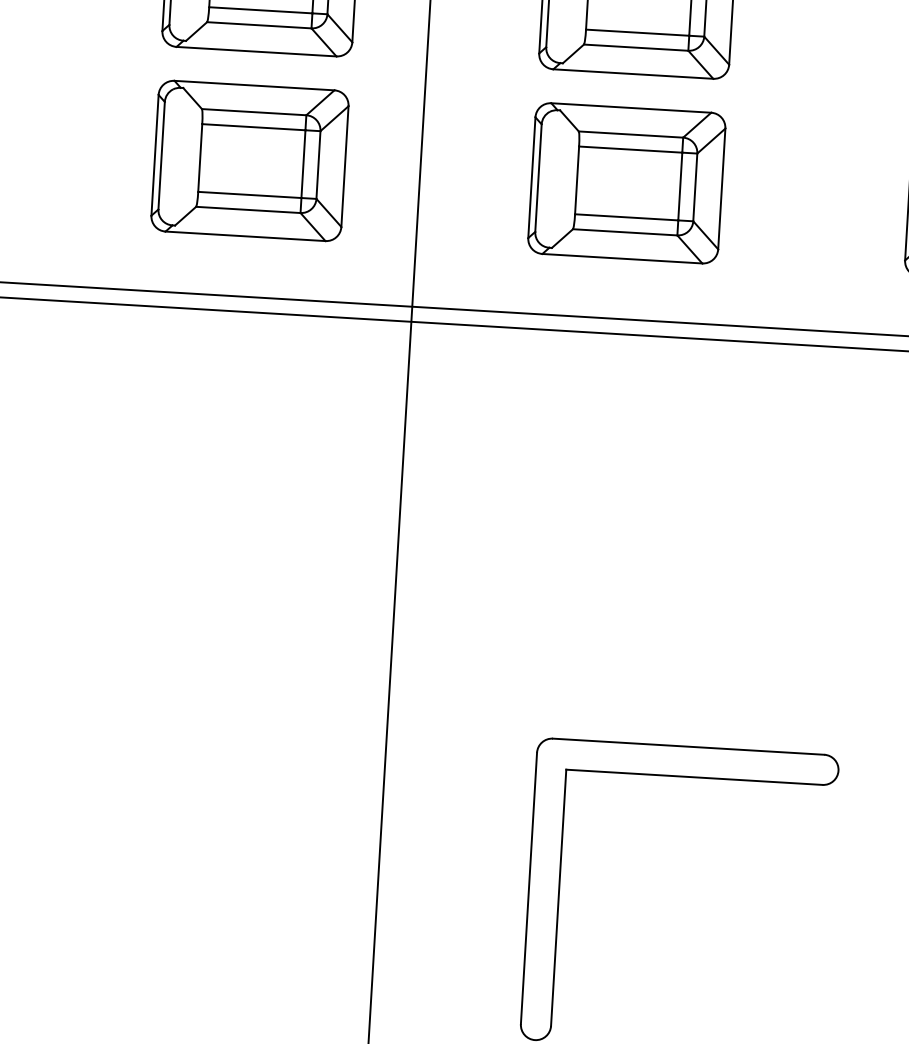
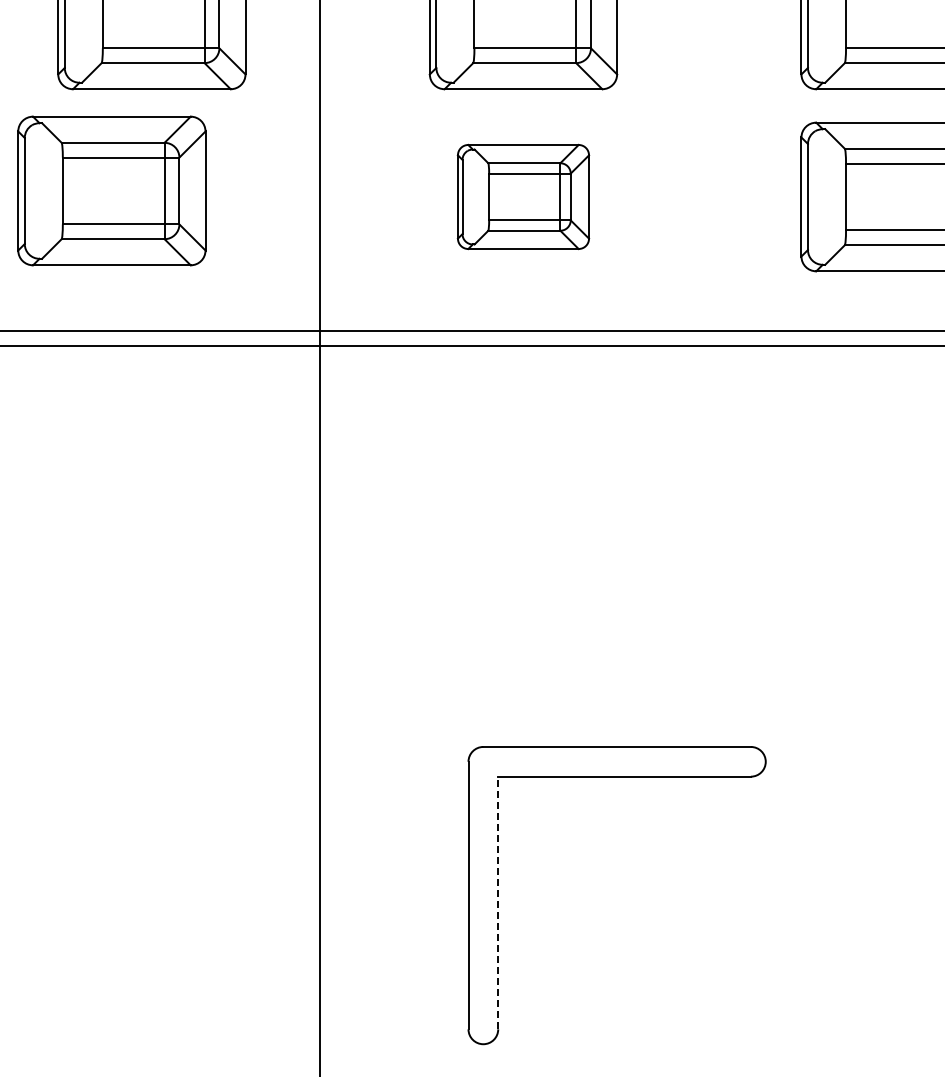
part: (249, 160) -> (111, 190), moved
part: (626, 182) -> (523, 196), size x0.7
line: (558, 897) -> (498, 902), solid -> dashed

